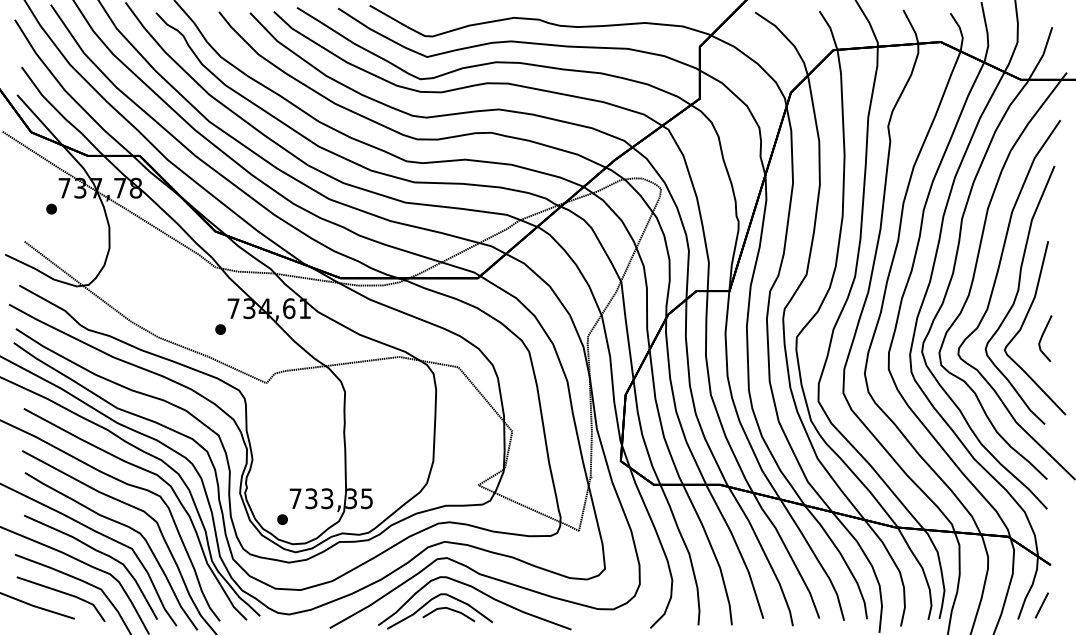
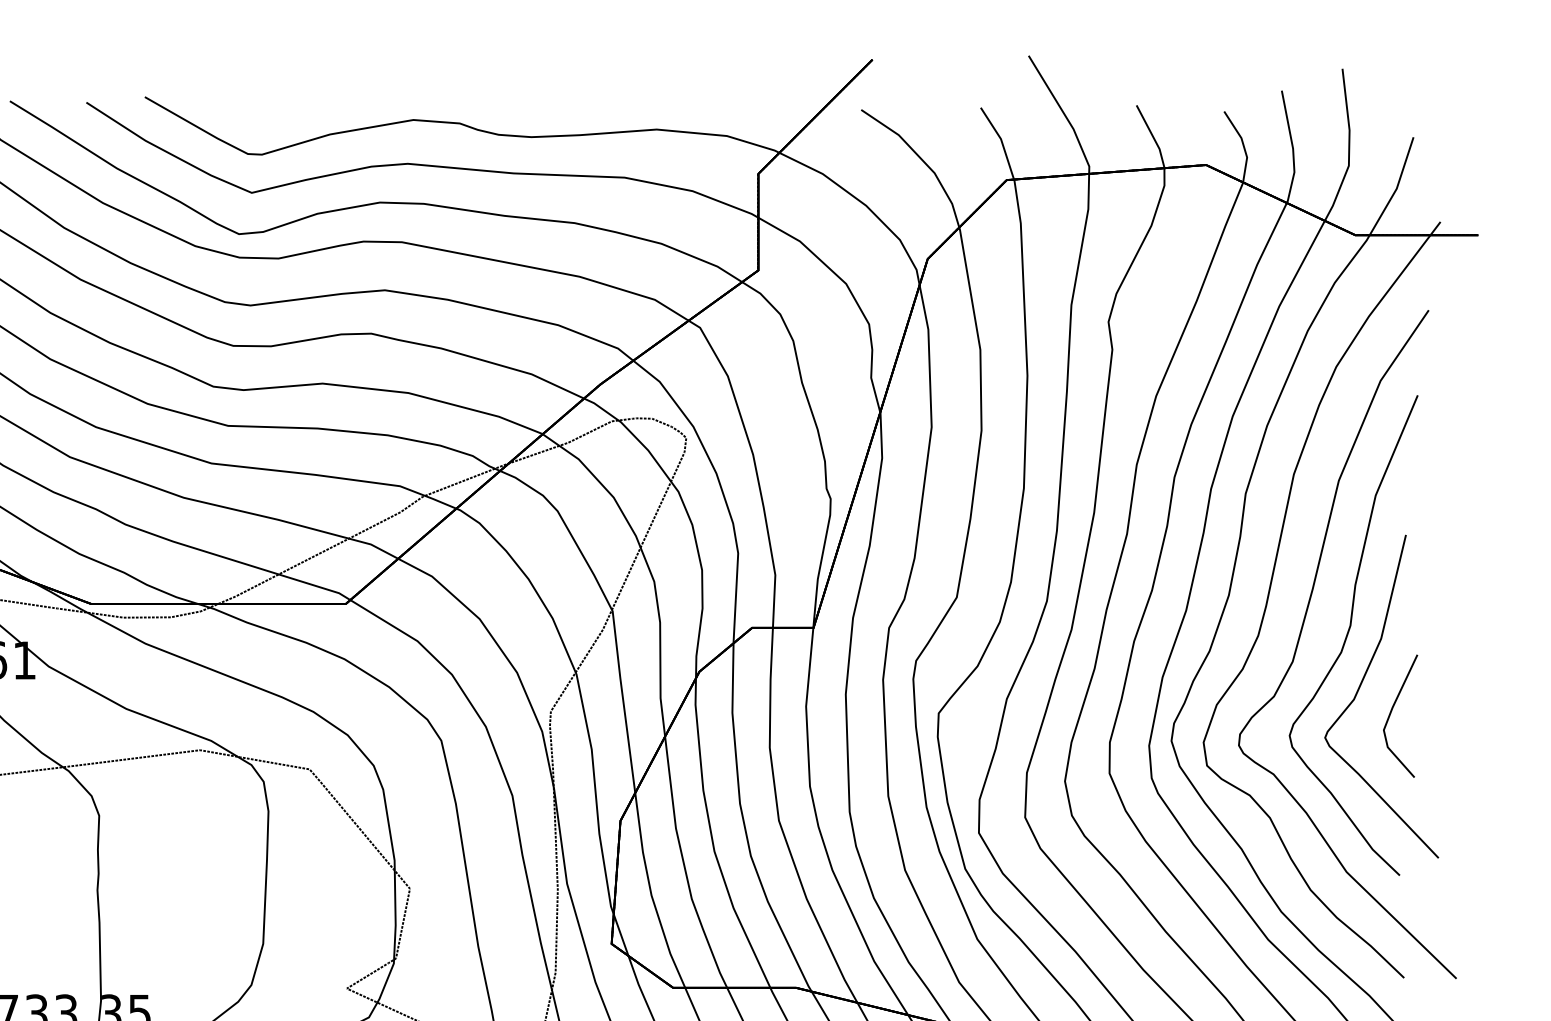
part: (1045, 338) -> (1400, 715), size x1.43

